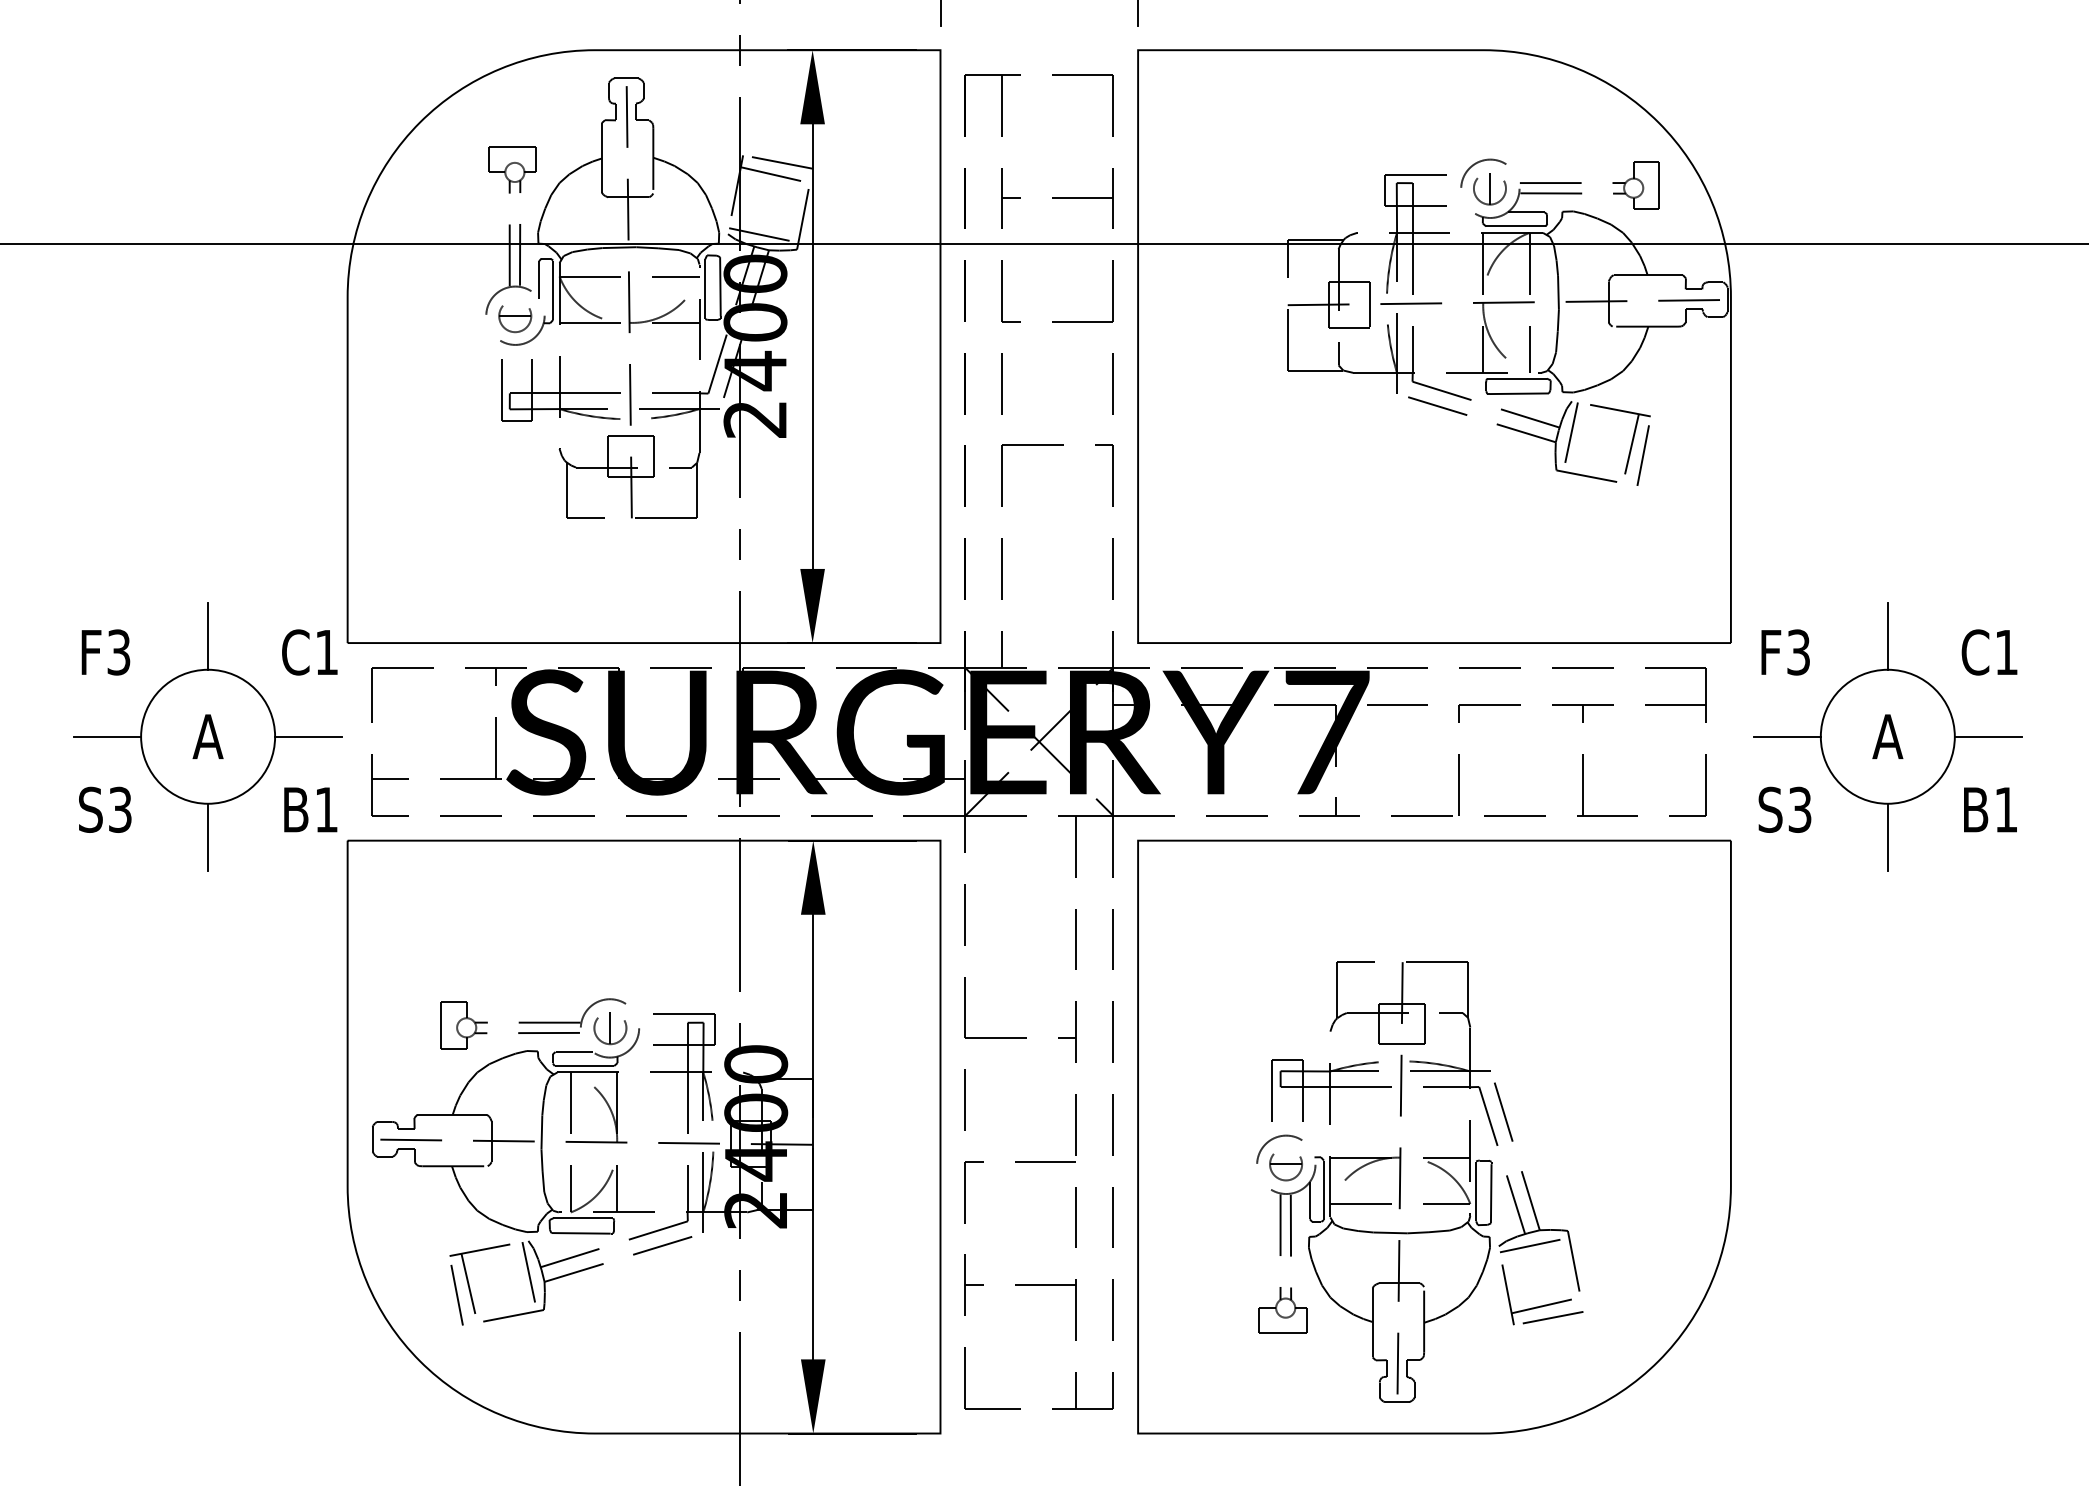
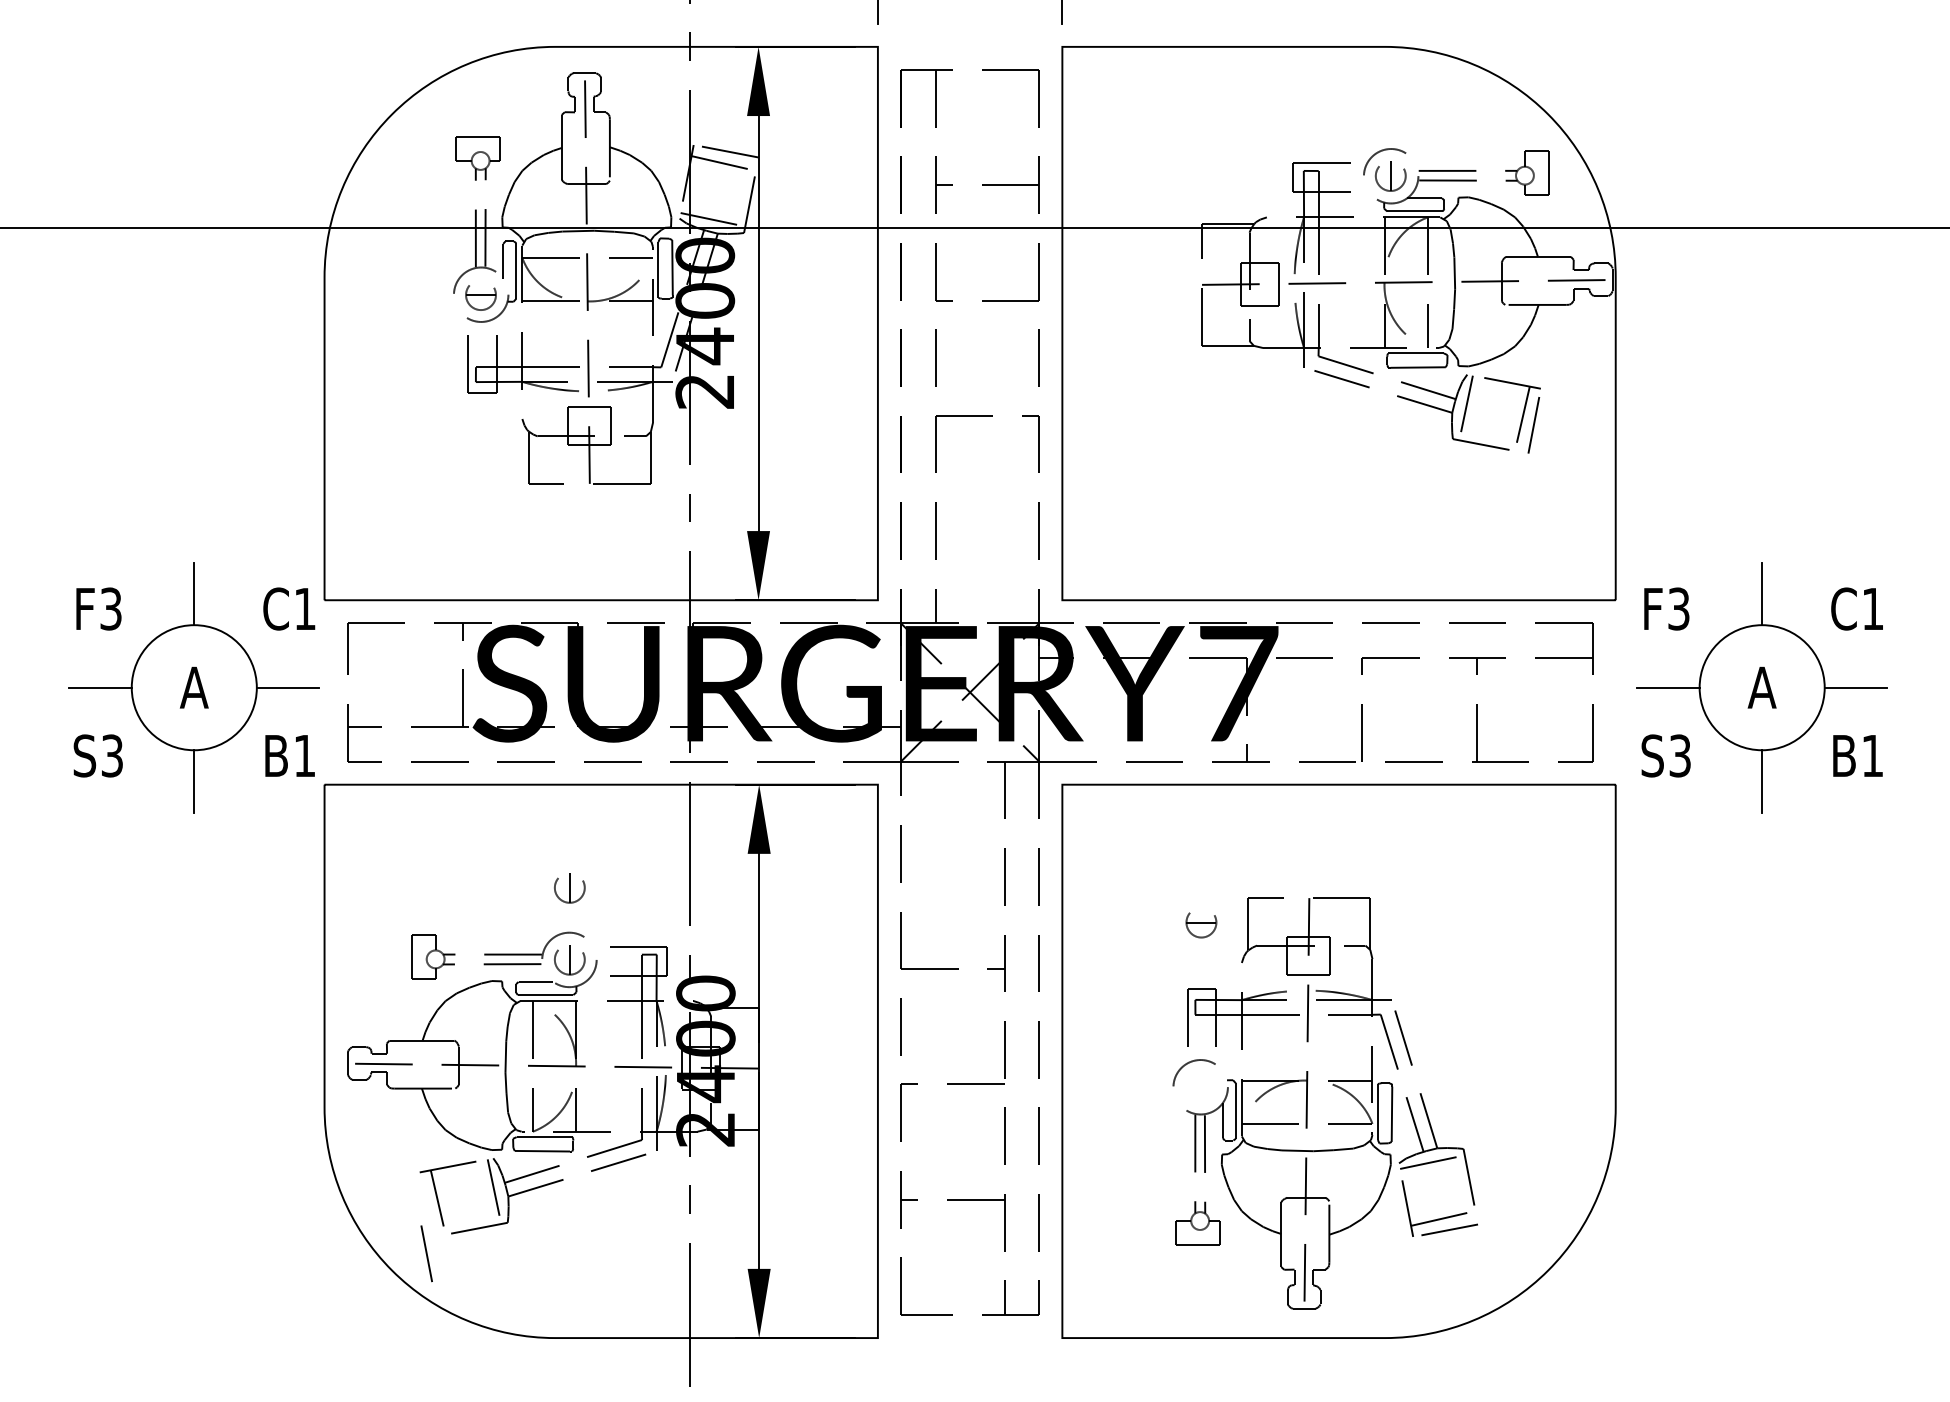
part: (610, 951) -> (569, 888), added
part: (1285, 1167) -> (1200, 925), moved
line: (456, 1294) -> (426, 1253), moved

